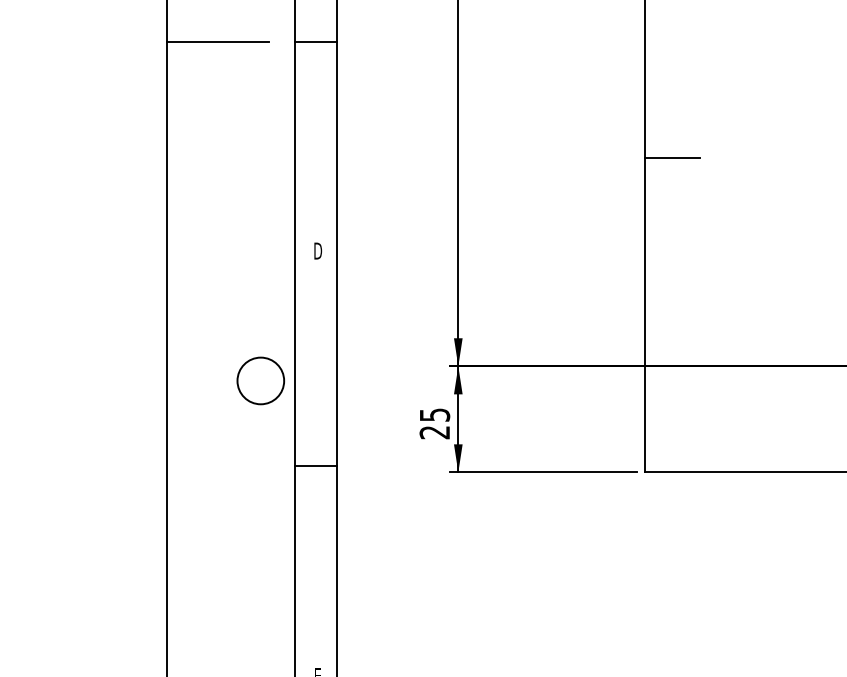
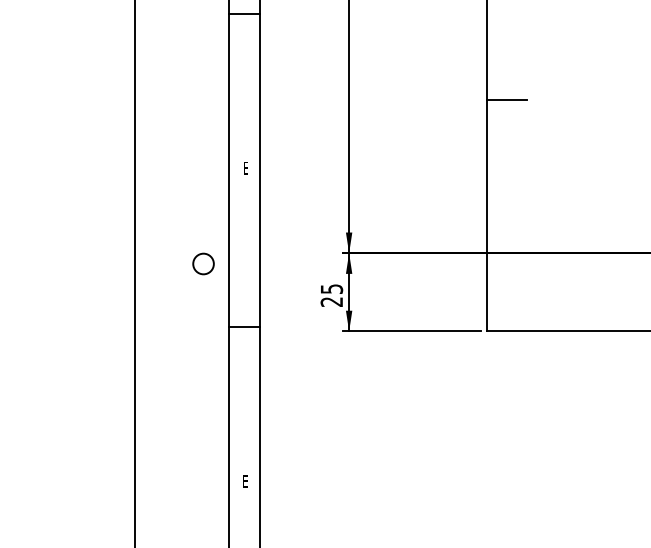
line: (217, 41) -> (171, 13), removed
text: (317, 251) -> (245, 168), D -> E
circle: (260, 380) -> (203, 263), size x0.6

